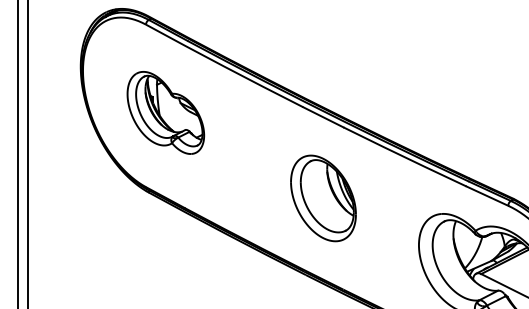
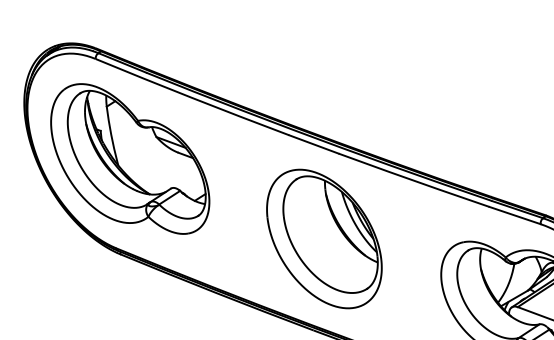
part: (165, 112) -> (129, 158), size x1.67
part: (323, 198) -> (324, 239), size x1.43

